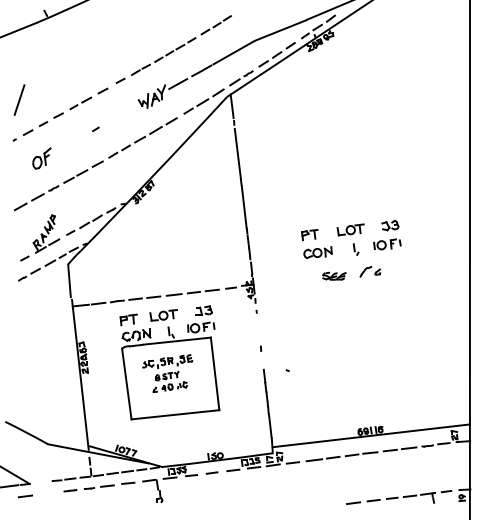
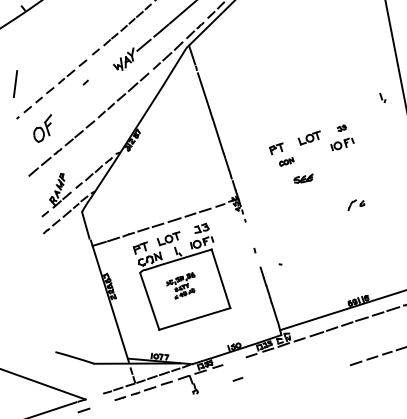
line: (95, 129) -> (85, 82), moved
part: (41, 158) -> (43, 128), size x1.4
part: (390, 225) -> (342, 128), size x0.6
part: (355, 249) -> (382, 97), moved
part: (317, 252) -> (286, 162), size x0.6
part: (370, 271) -> (356, 204), moved
part: (167, 373) -> (181, 286), size x0.7
line: (211, 472) -> (237, 379), moved

